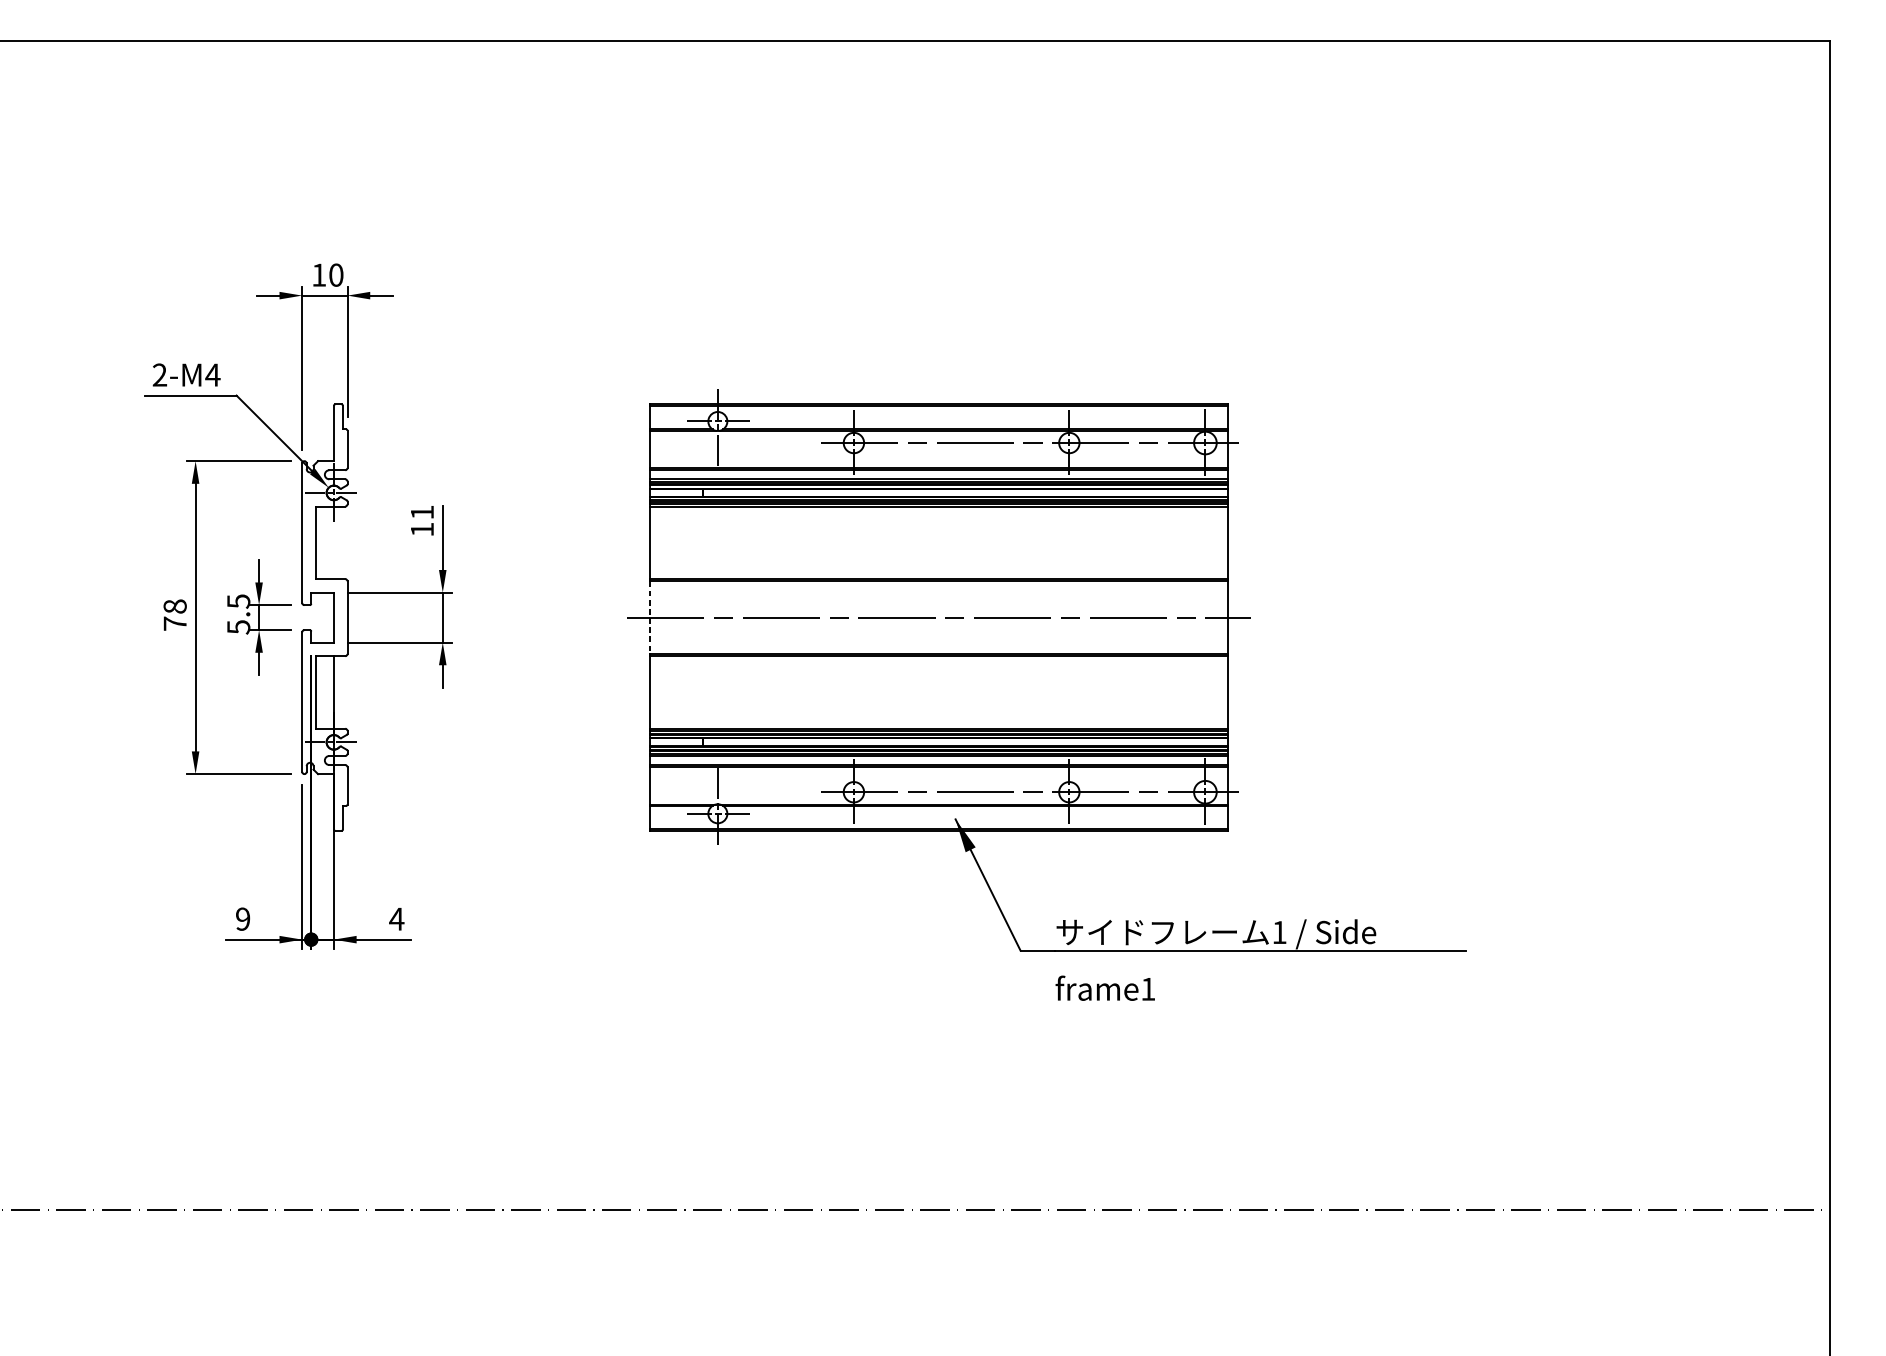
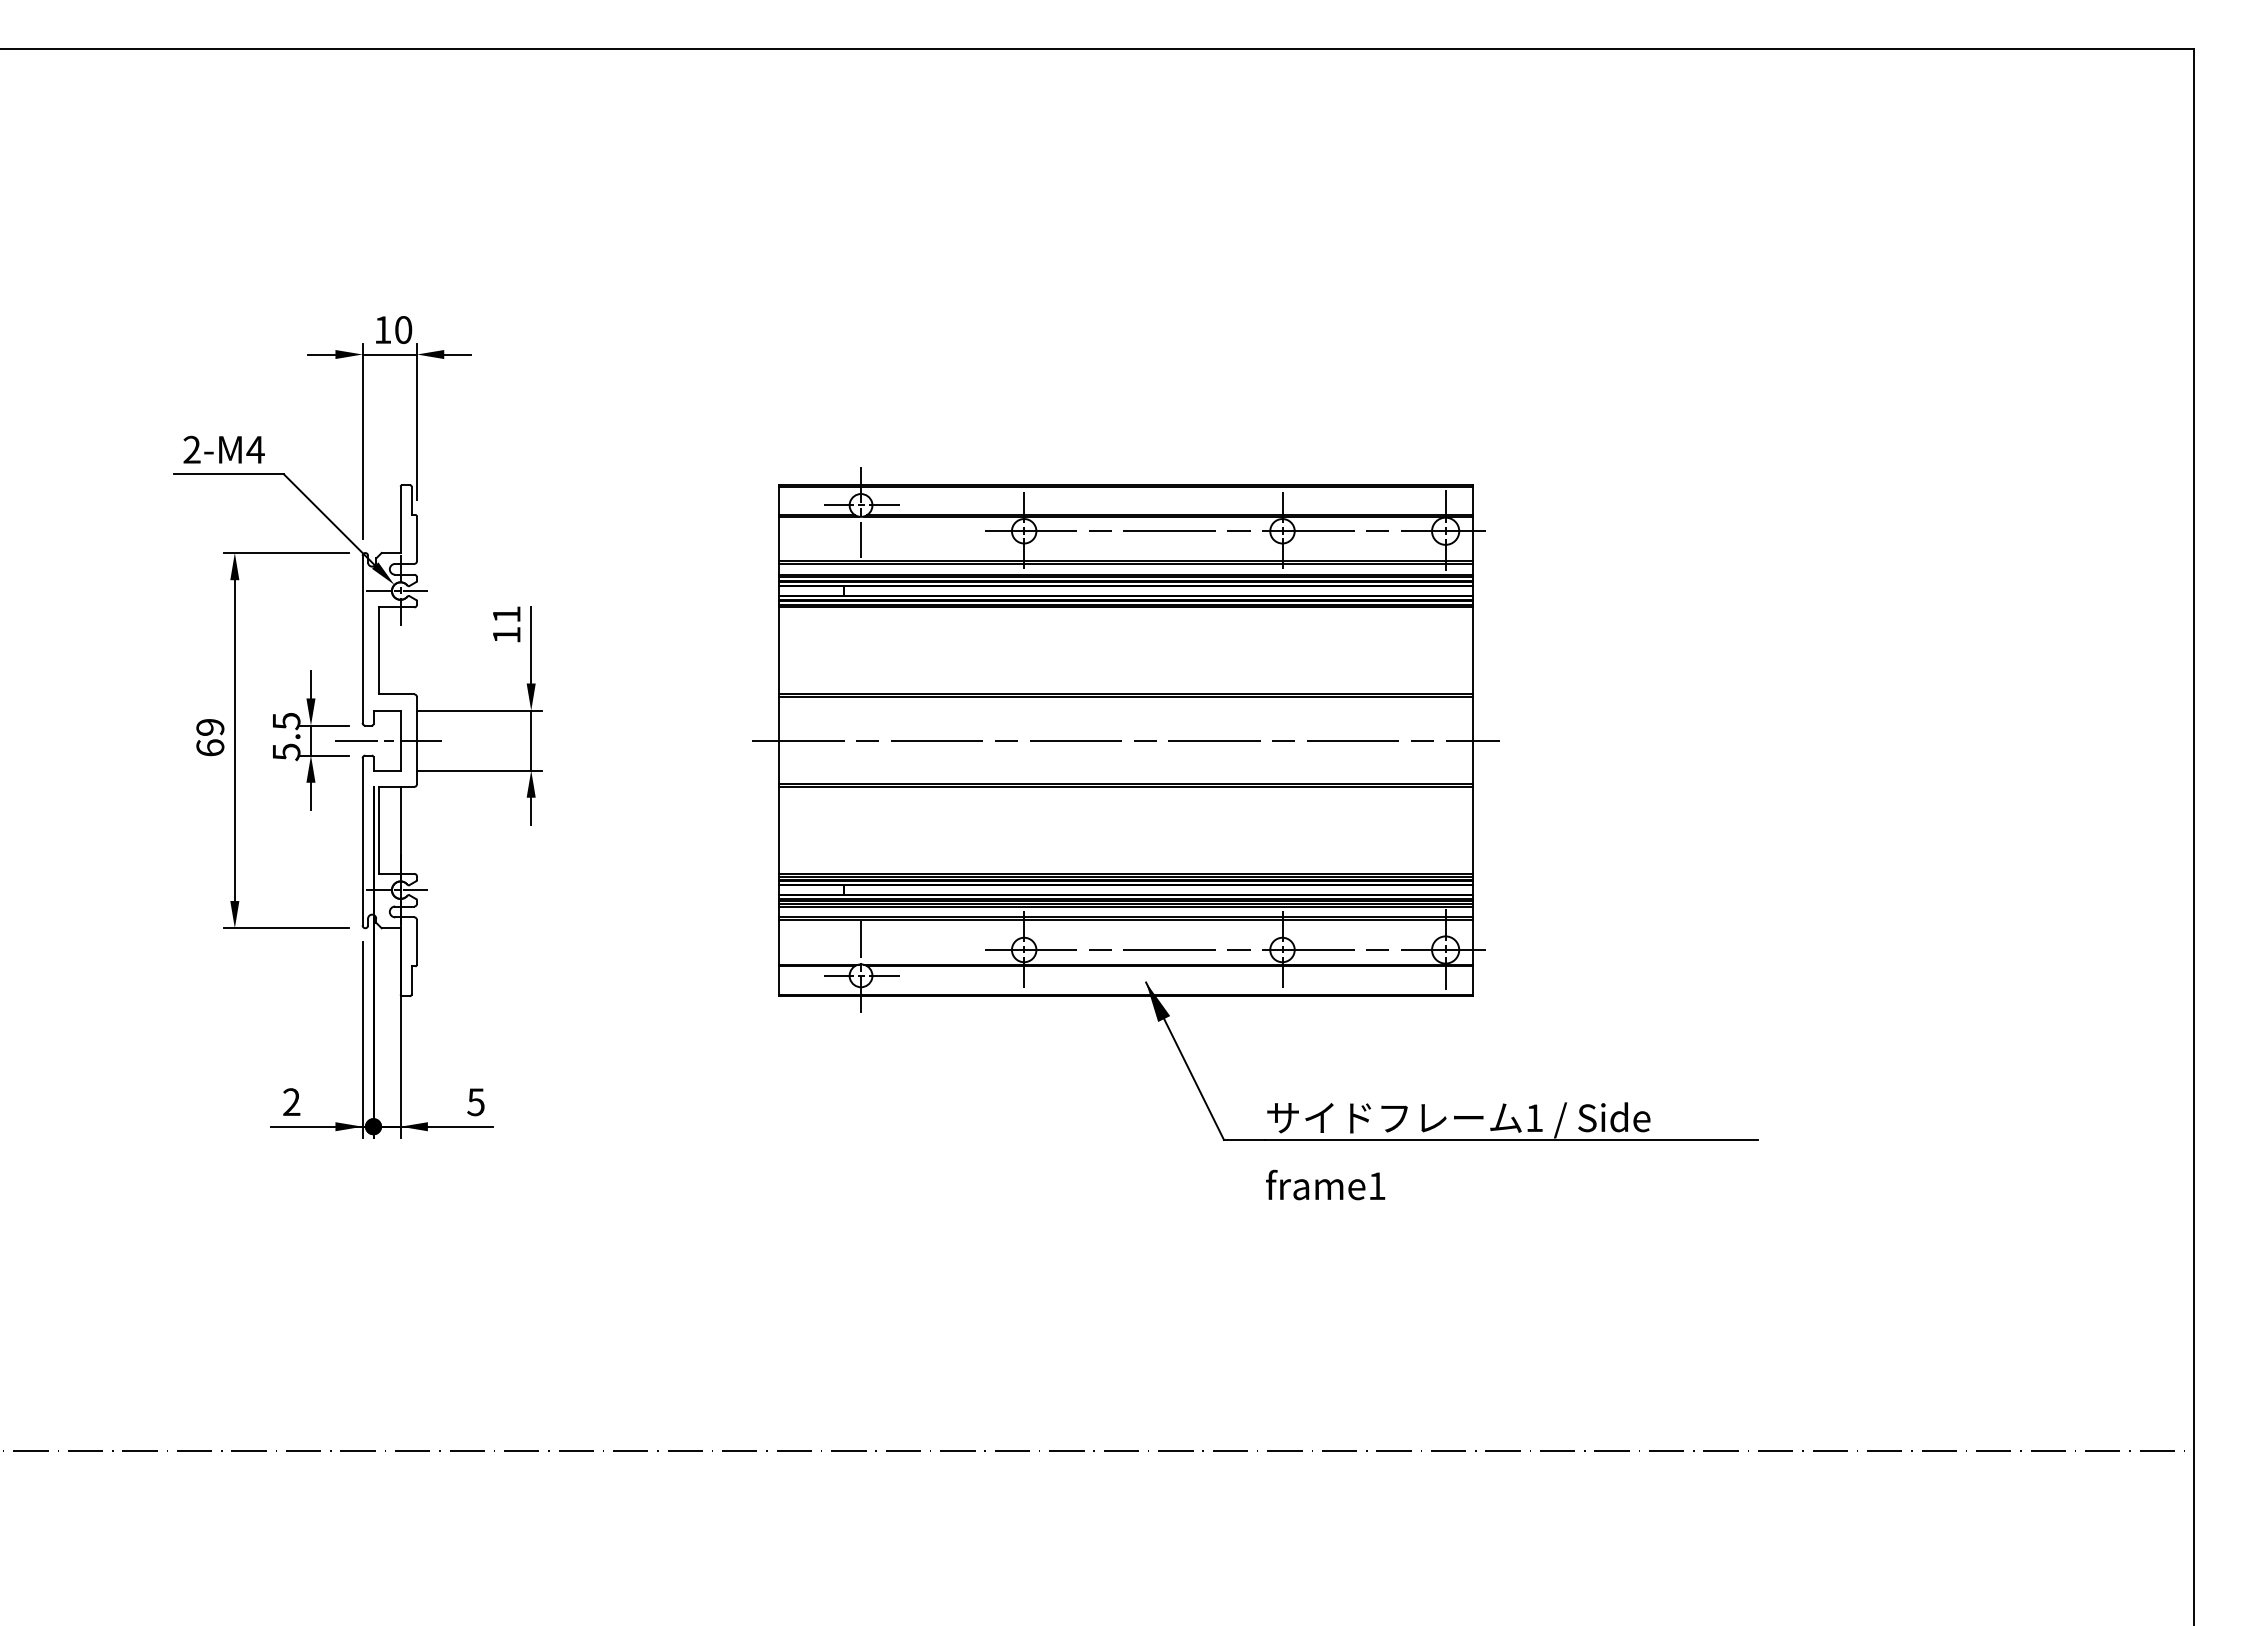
text: (175, 615) -> (210, 737), 78 -> 69
line: (324, 617) -> (389, 740), added
line: (649, 617) -> (779, 740), dashed -> solid
text: (242, 919) -> (291, 1102), 9 -> 2
text: (396, 919) -> (475, 1102), 4 -> 5

